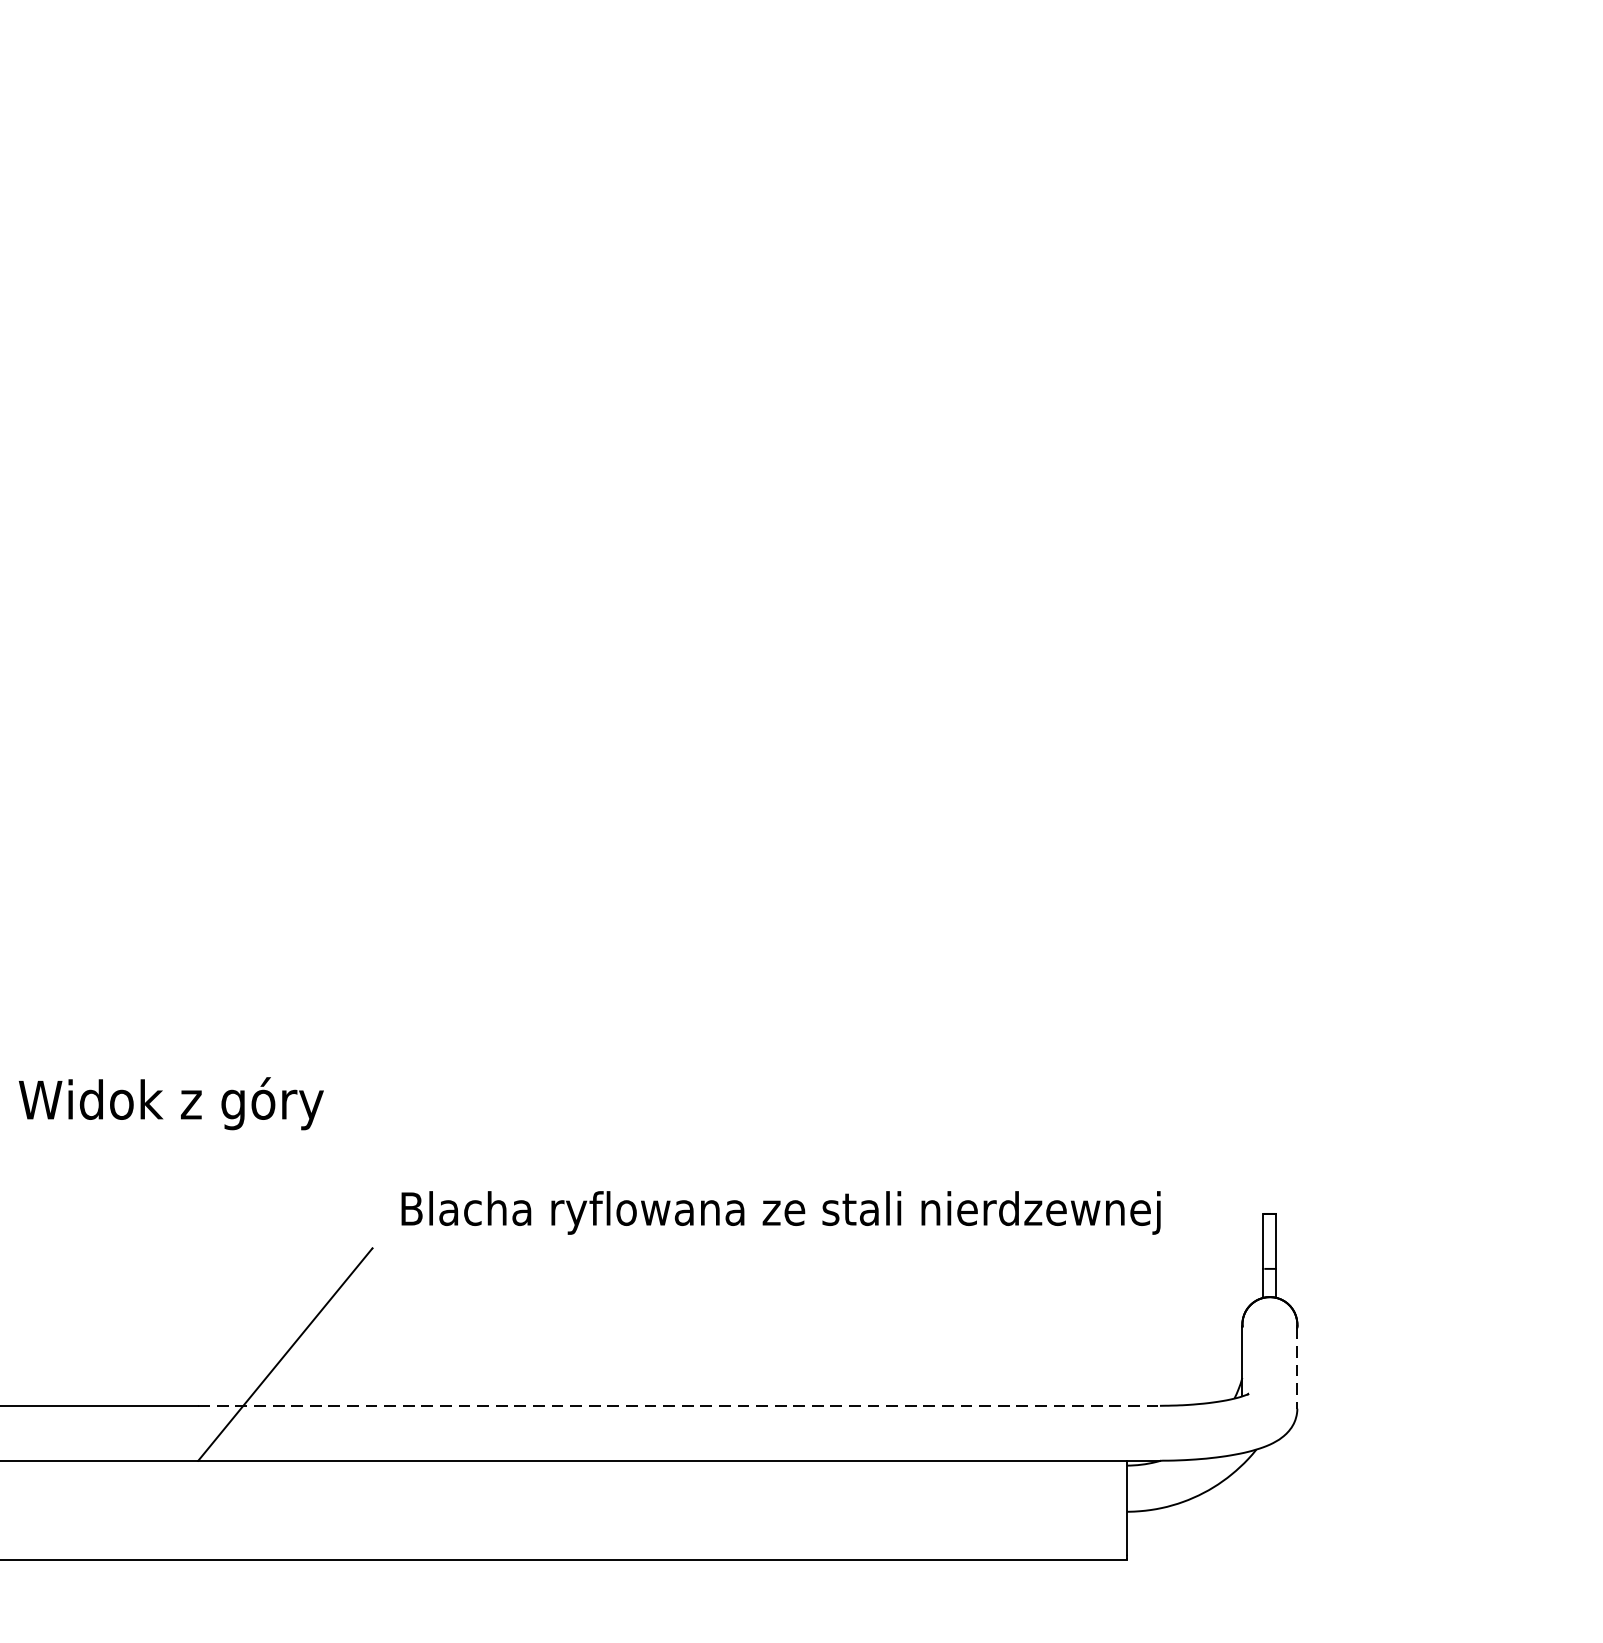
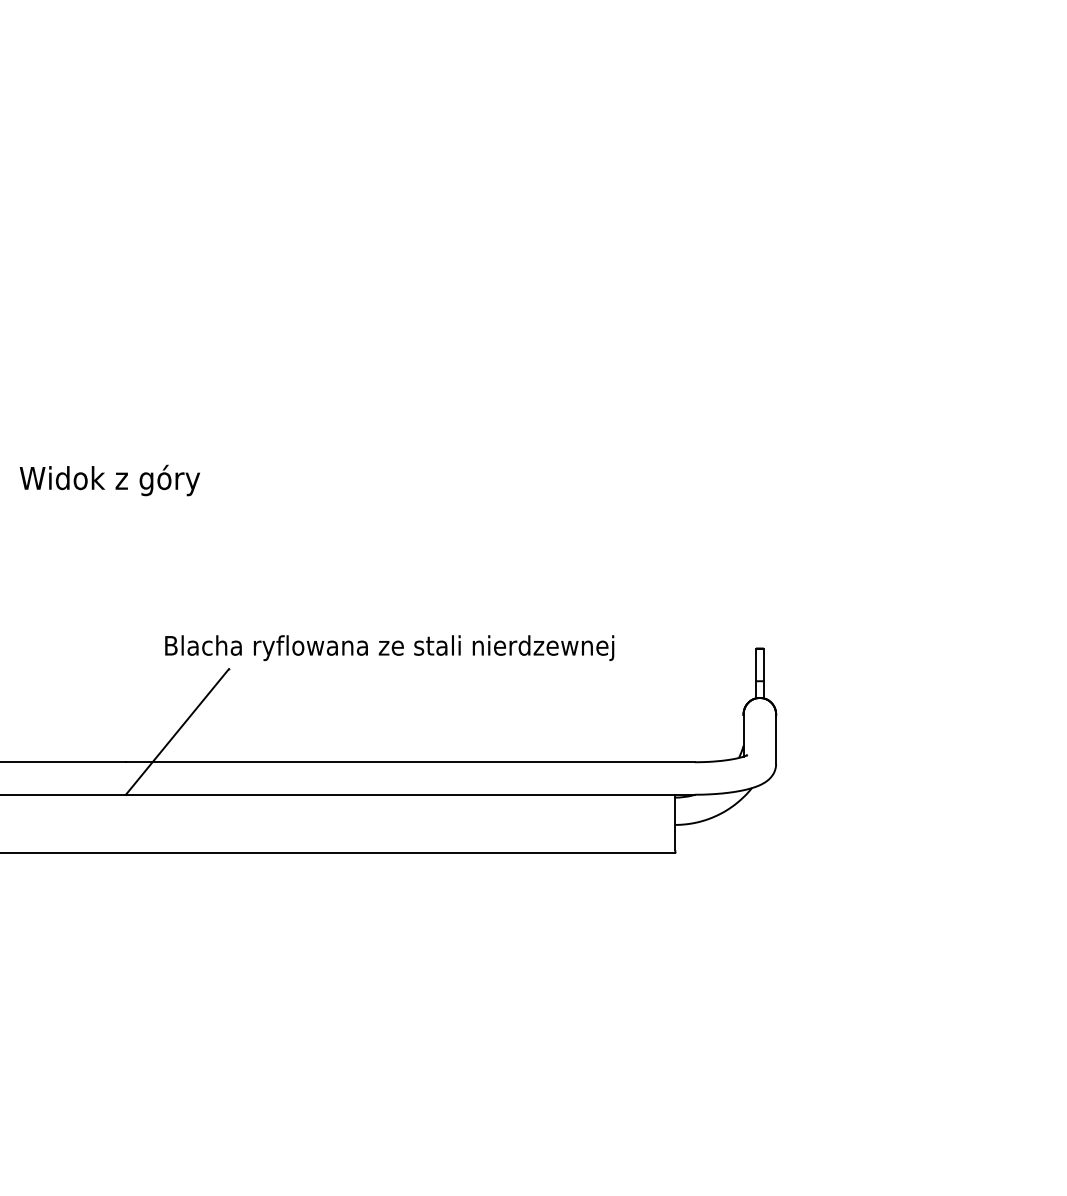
text: (170, 1103) -> (109, 480), moved
text: (780, 1213) -> (389, 648), moved
line: (1297, 1369) -> (776, 740), dashed -> solid
line: (679, 1406) -> (410, 762), dashed -> solid

